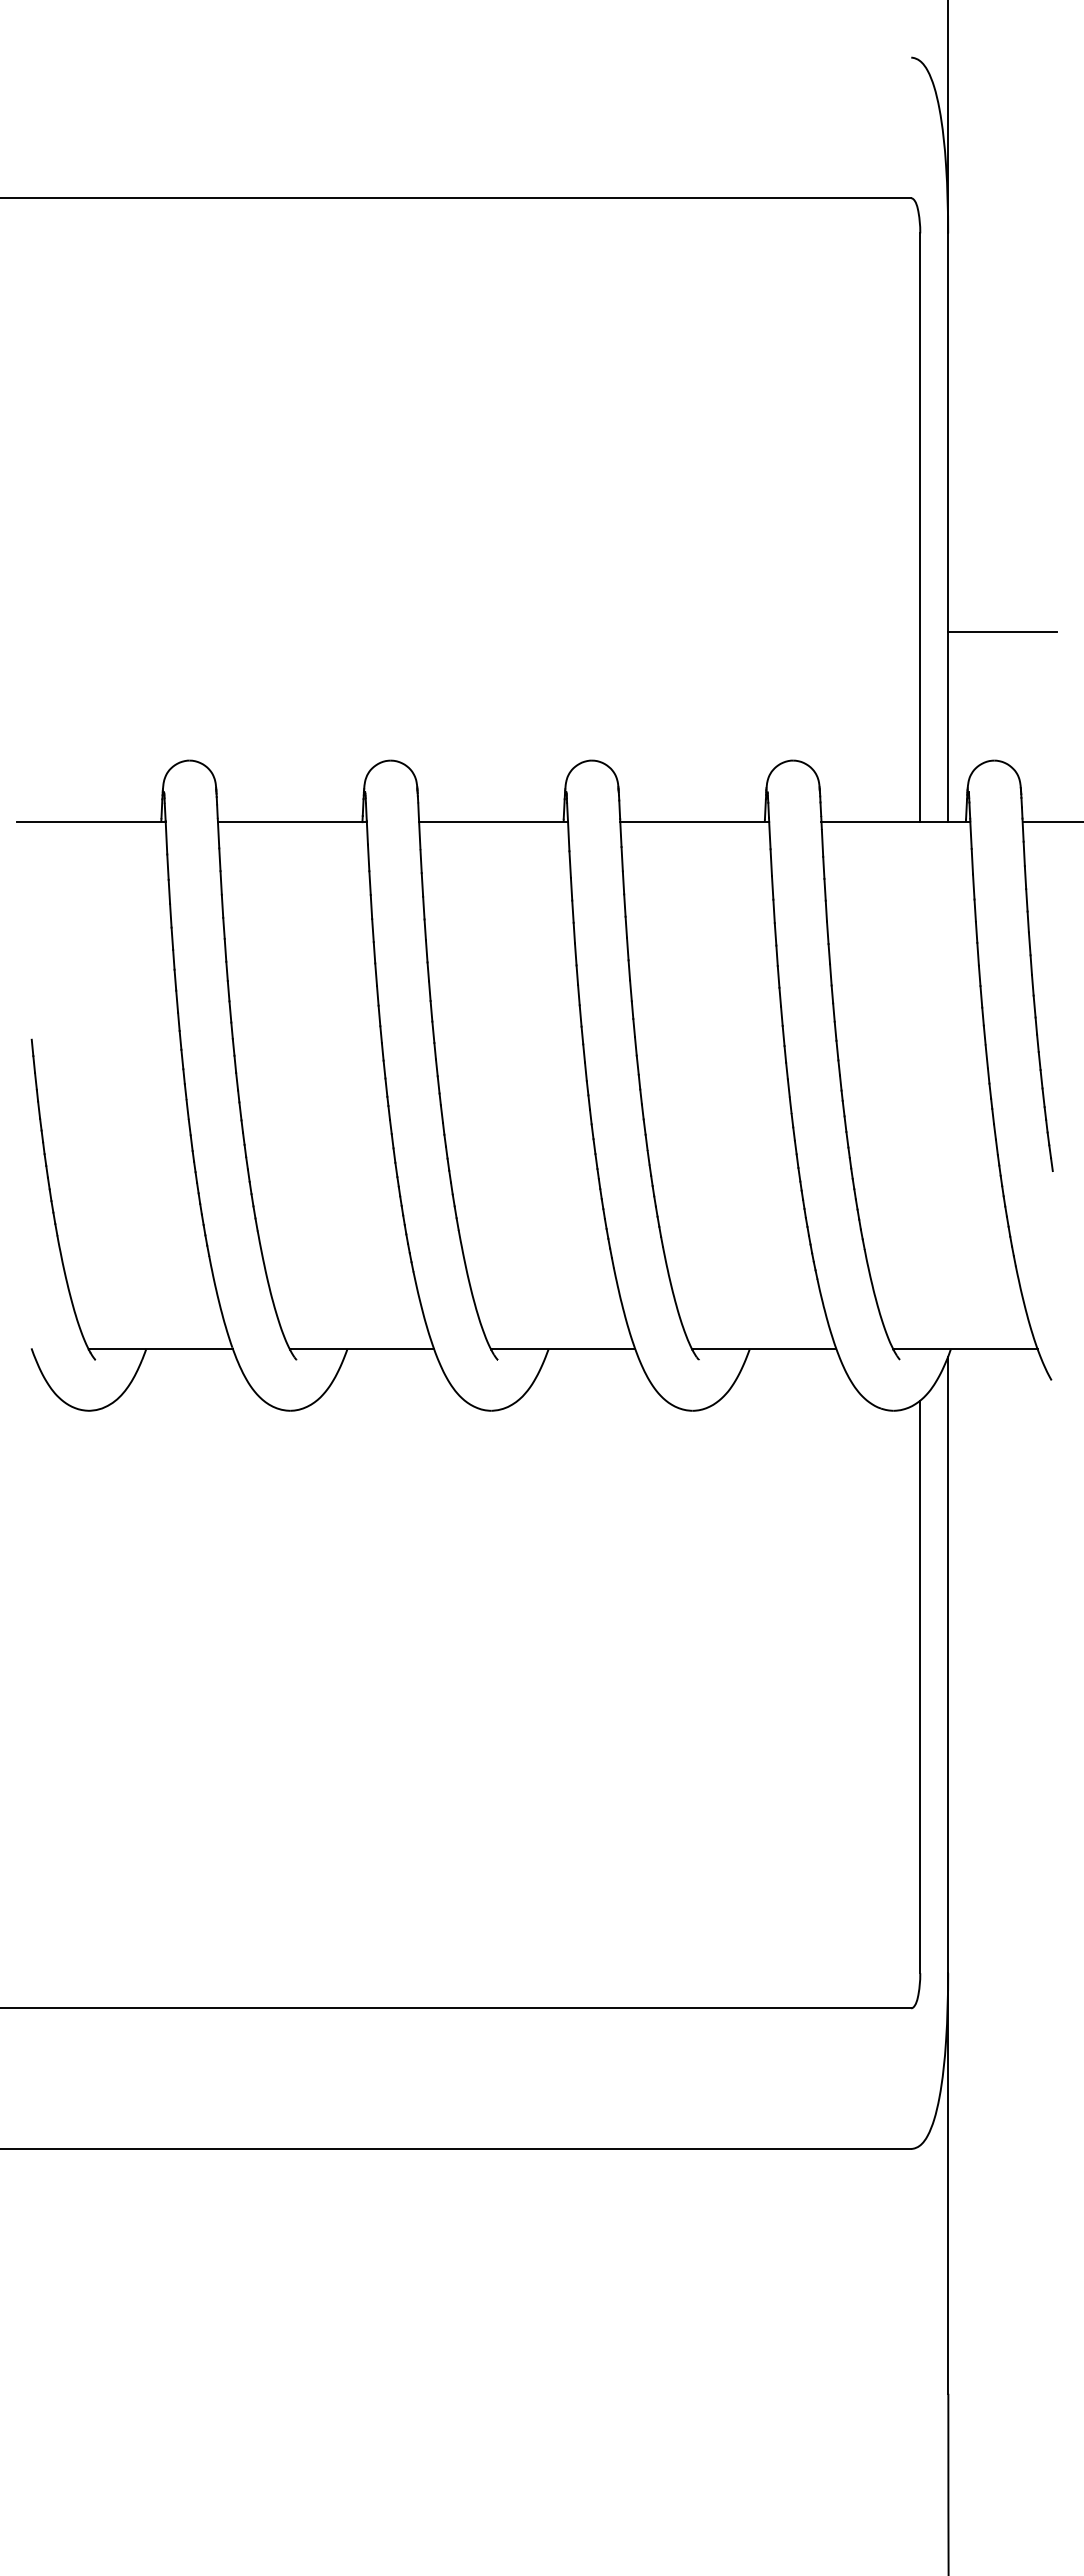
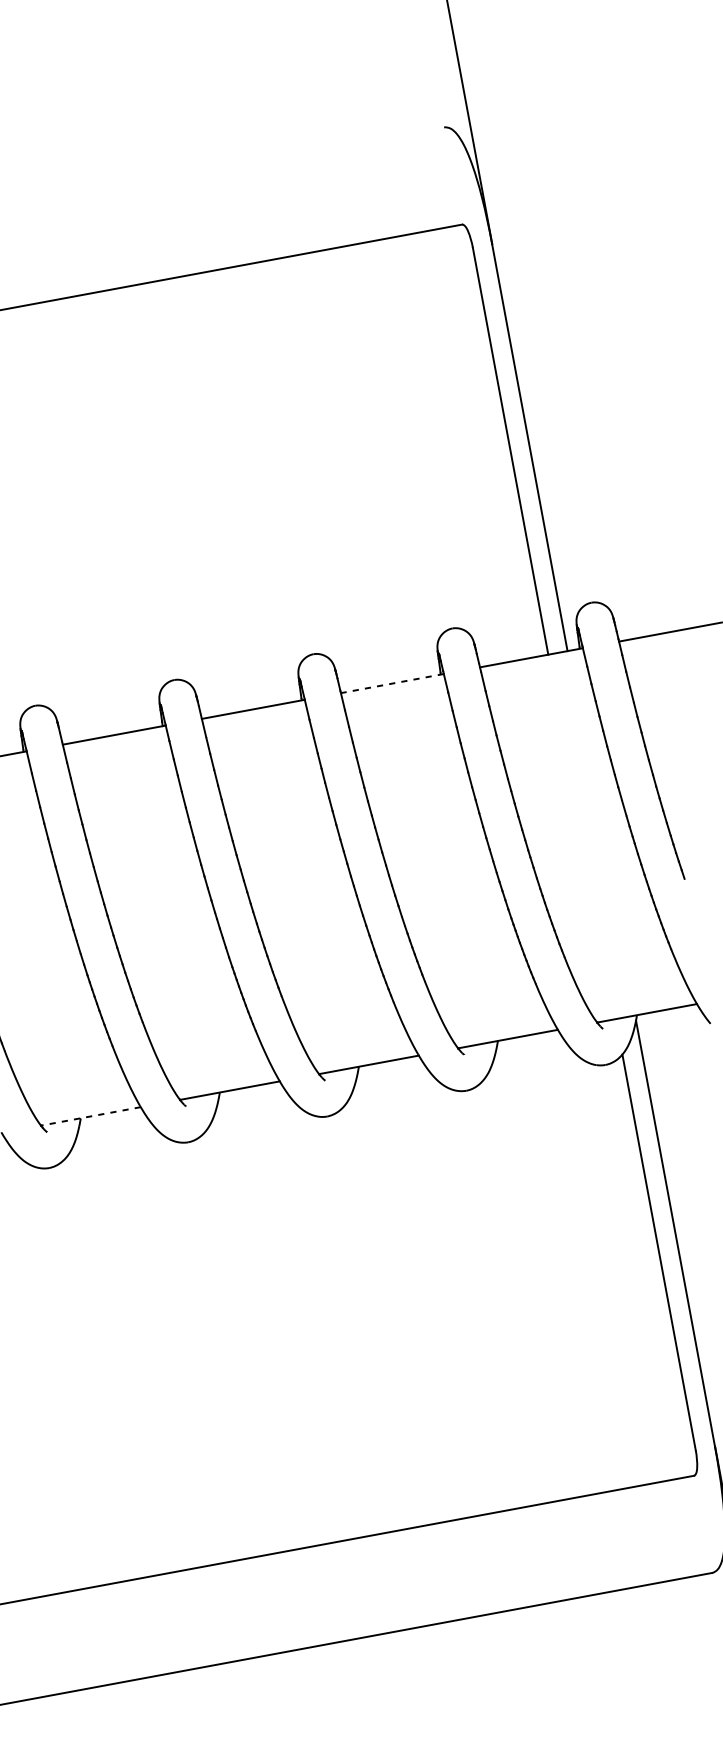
line: (1002, 632) -> (580, 513), removed
line: (694, 822) -> (392, 683), solid -> dashed
line: (160, 1349) -> (90, 1116), solid -> dashed

